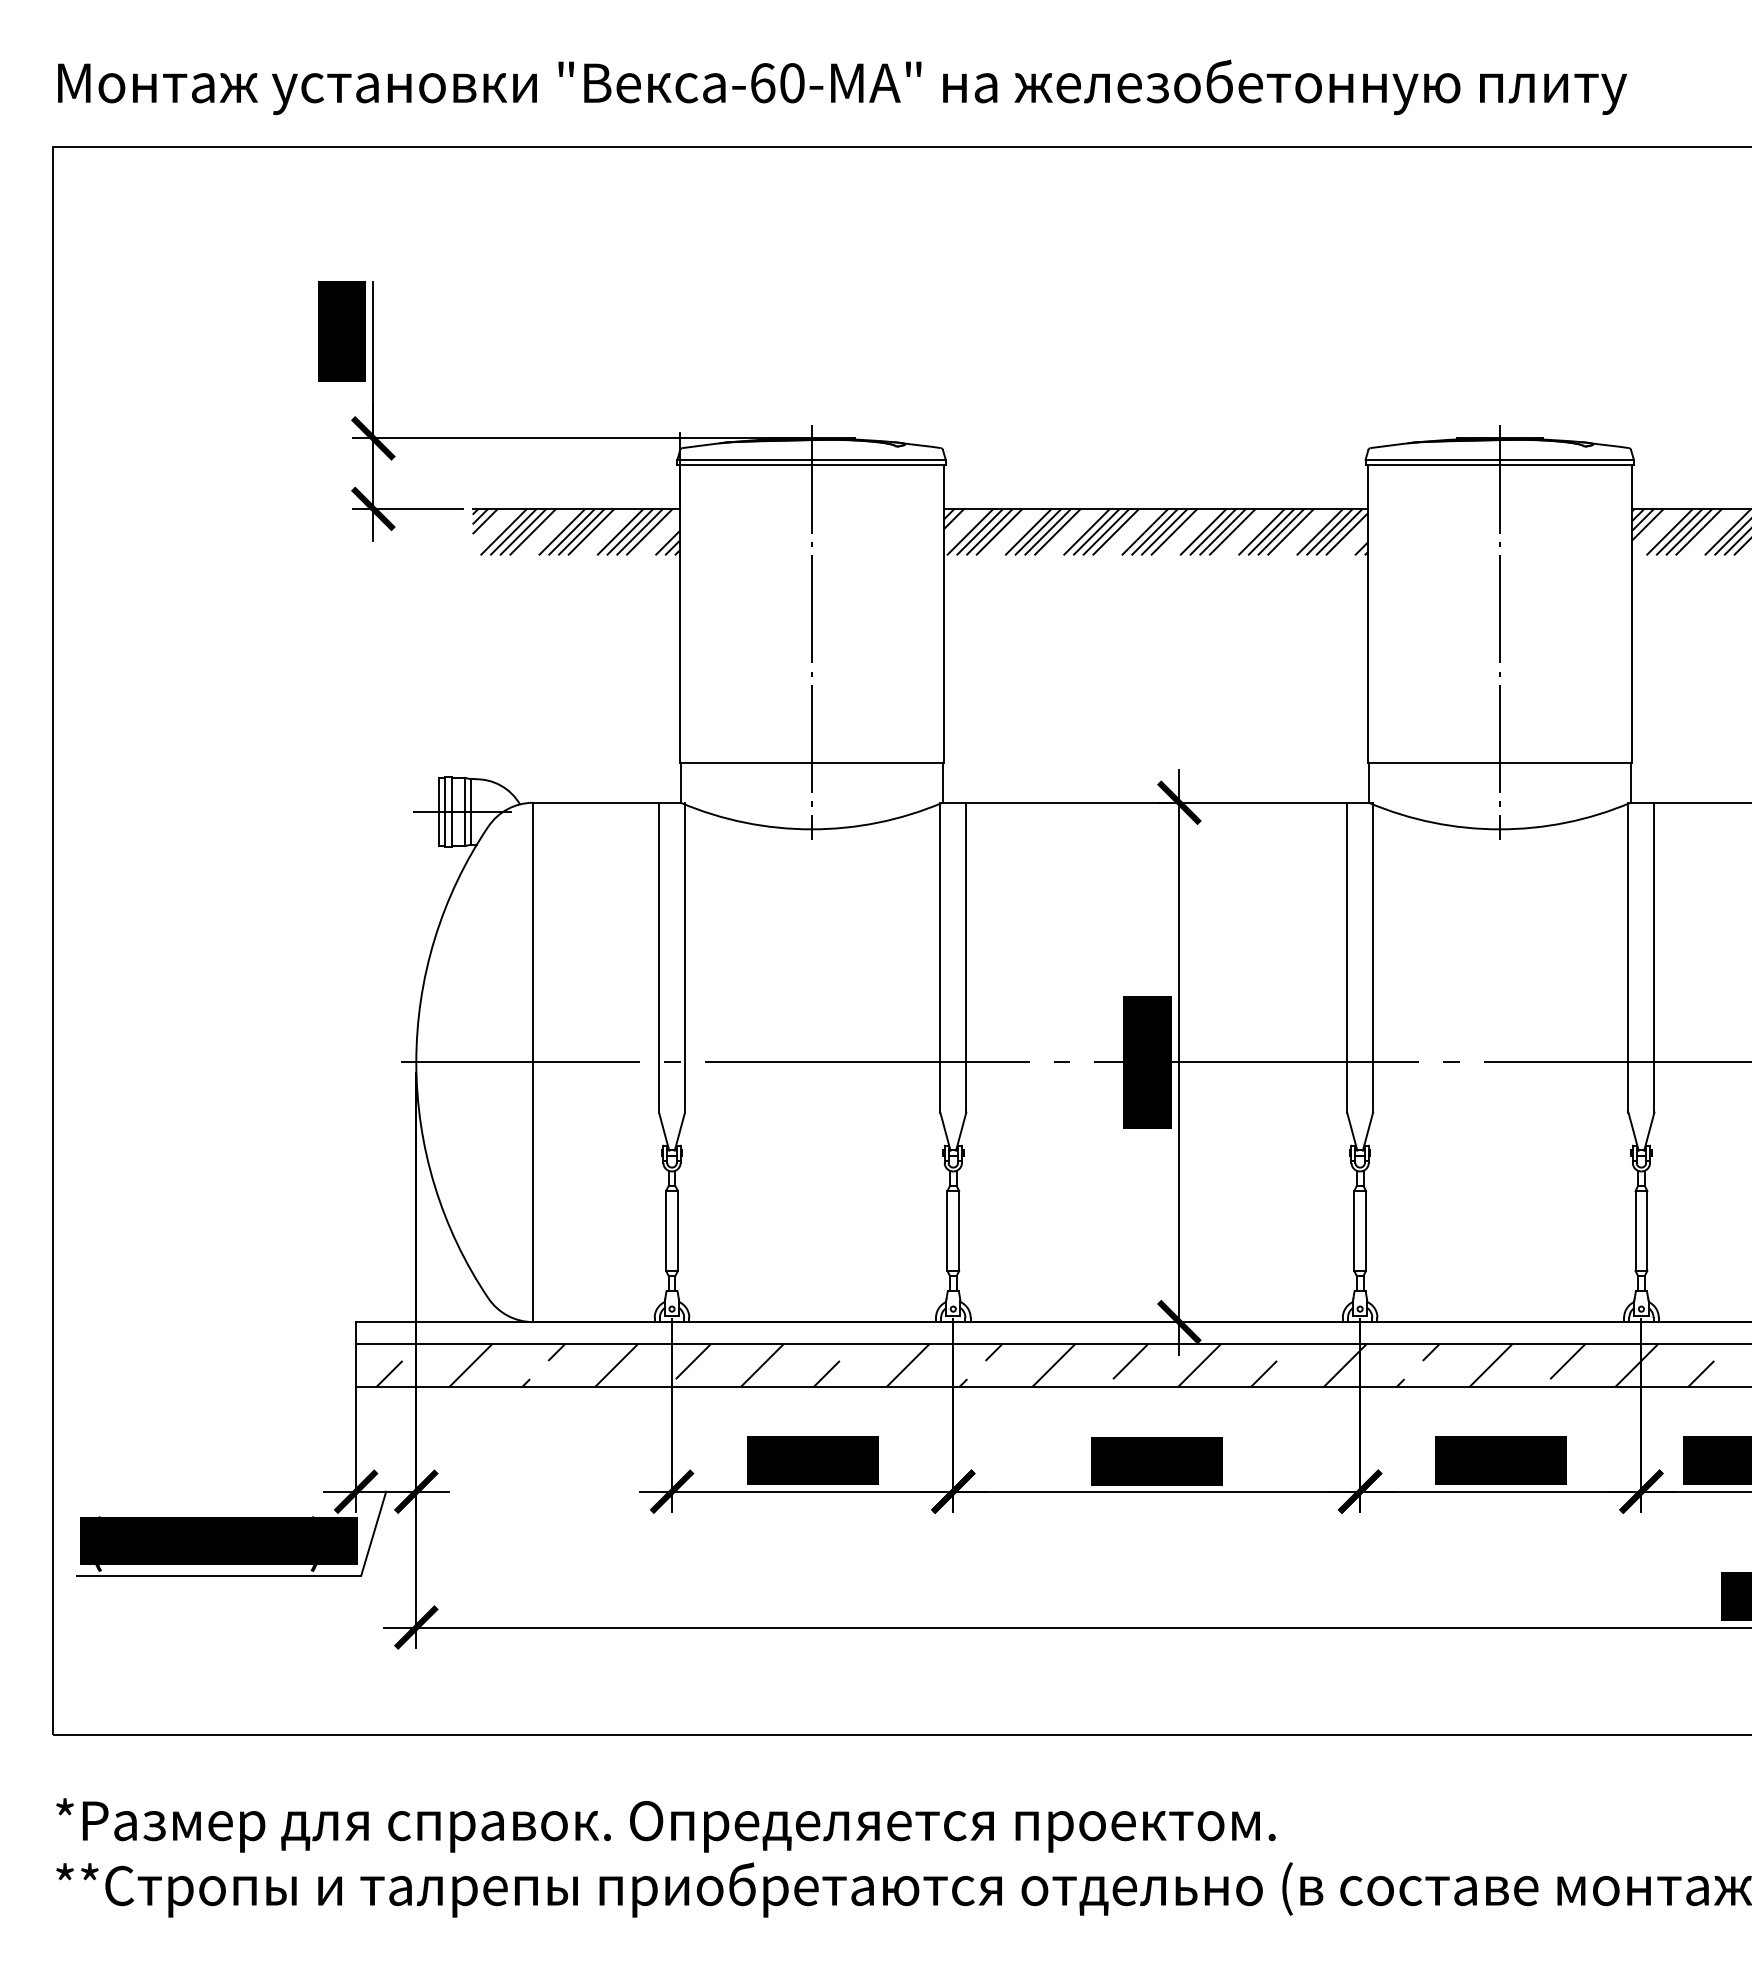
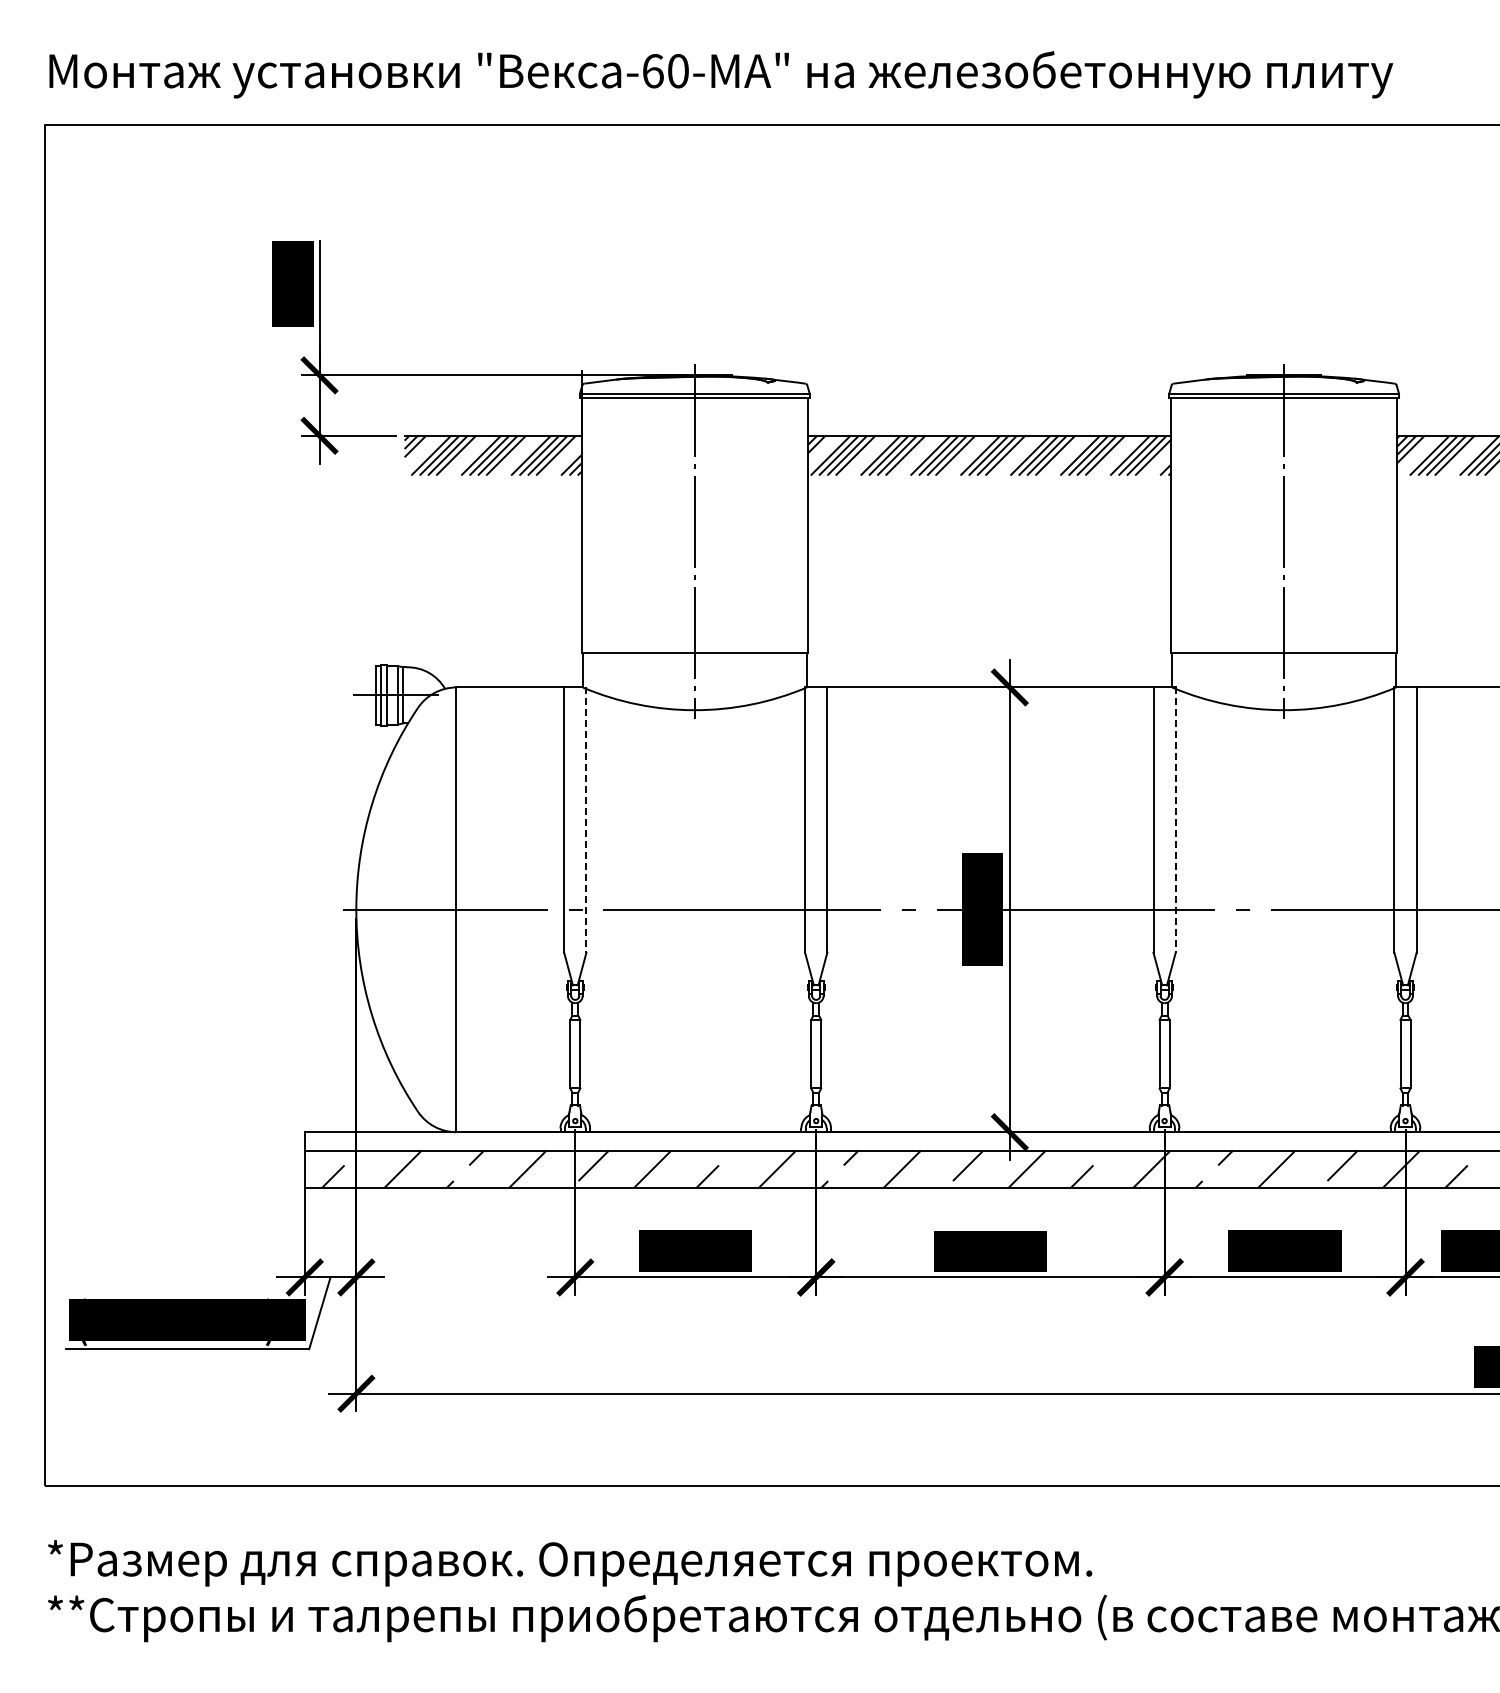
line: (685, 958) -> (586, 820), solid -> dashed
line: (1372, 958) -> (1175, 820), solid -> dashed

